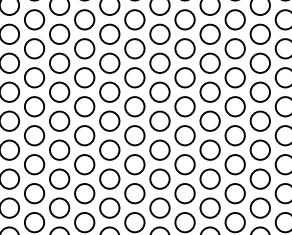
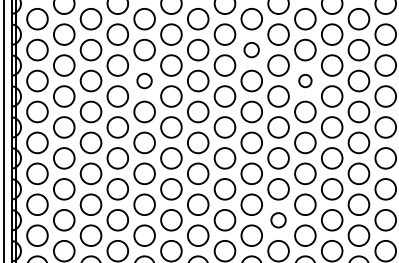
circle: (134, 19) -> (251, 49), size x0.7
circle: (34, 48) -> (144, 80), size x0.7
circle: (185, 48) -> (305, 80), size x0.6
circle: (159, 179) -> (278, 220), size x0.7

